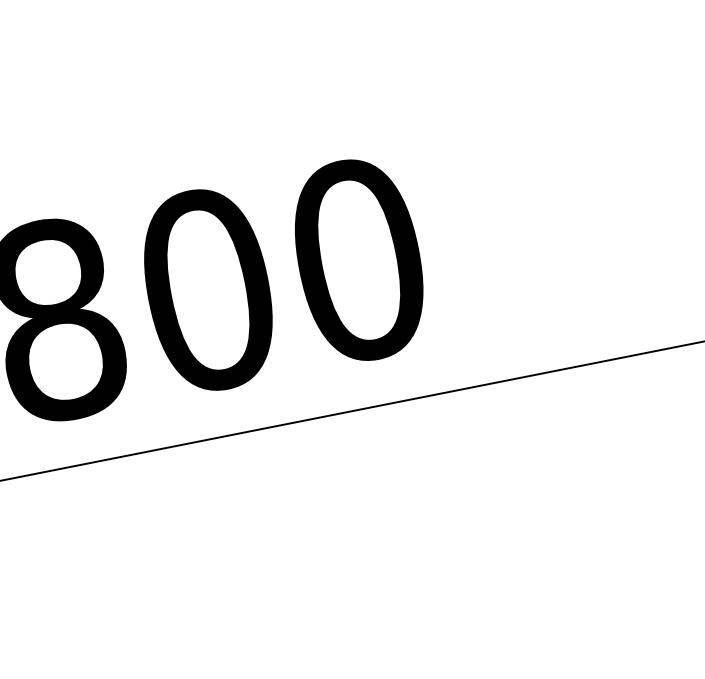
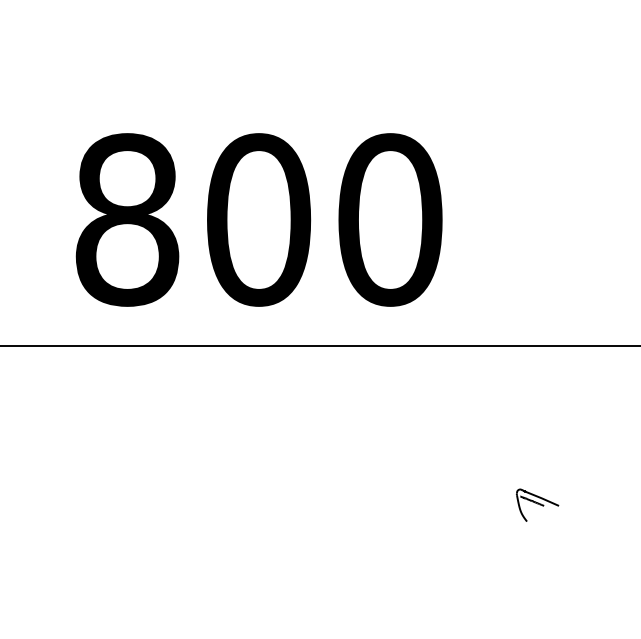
part: (592, 553) -> (537, 504), added

